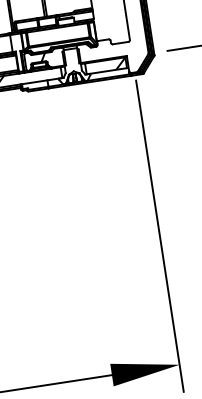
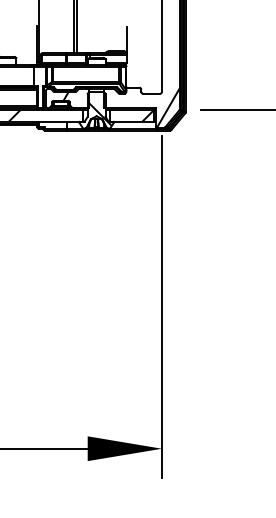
hatch: (137, 53) -> (168, 107), added
hatch: (76, 68) -> (99, 113), added

